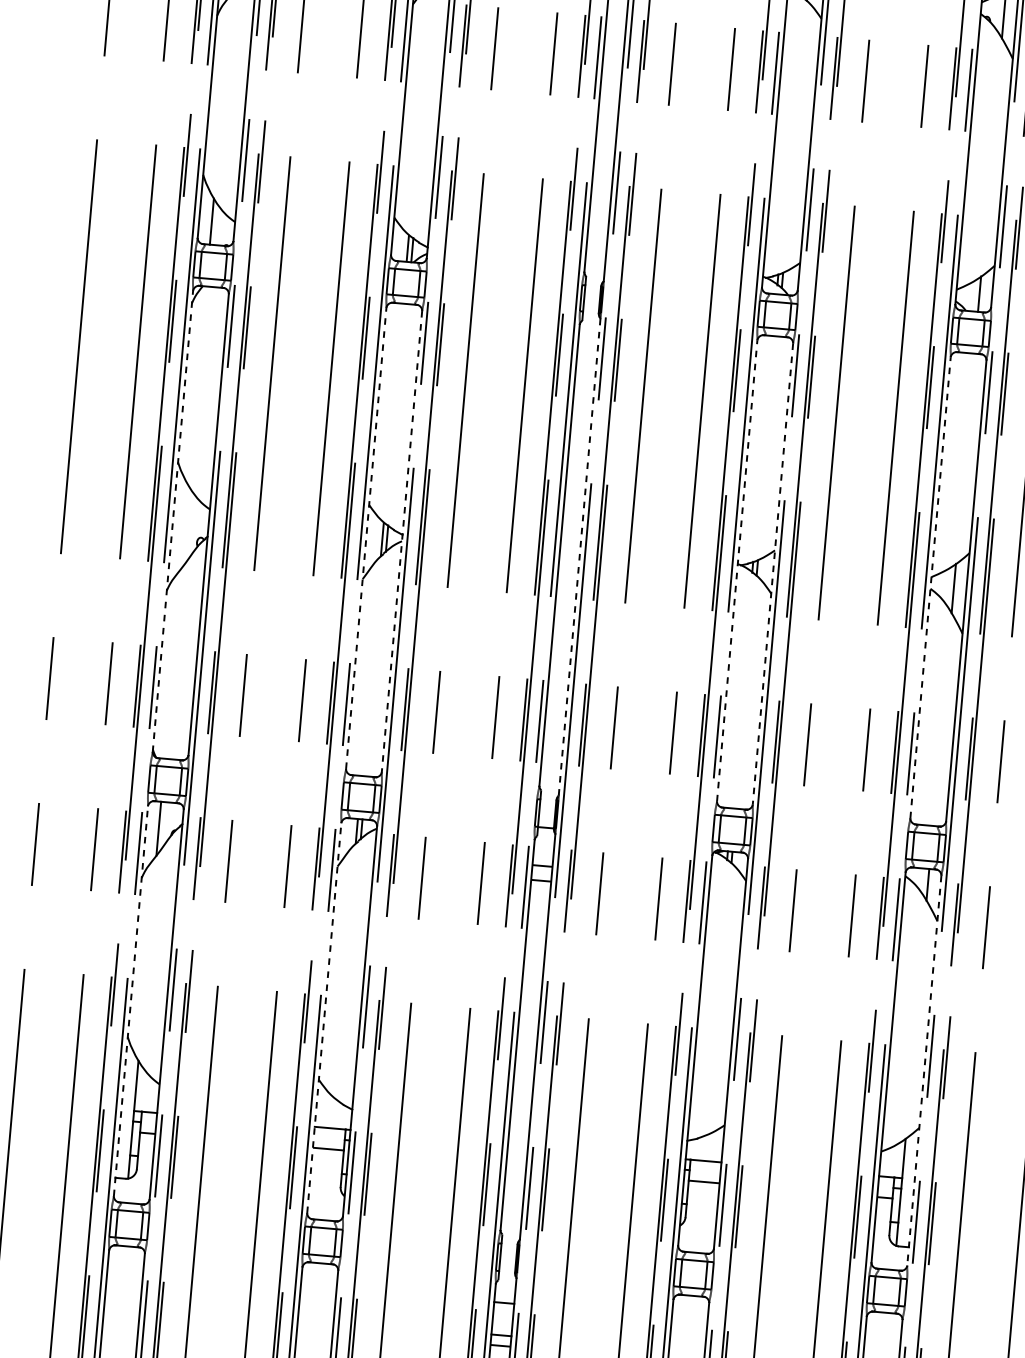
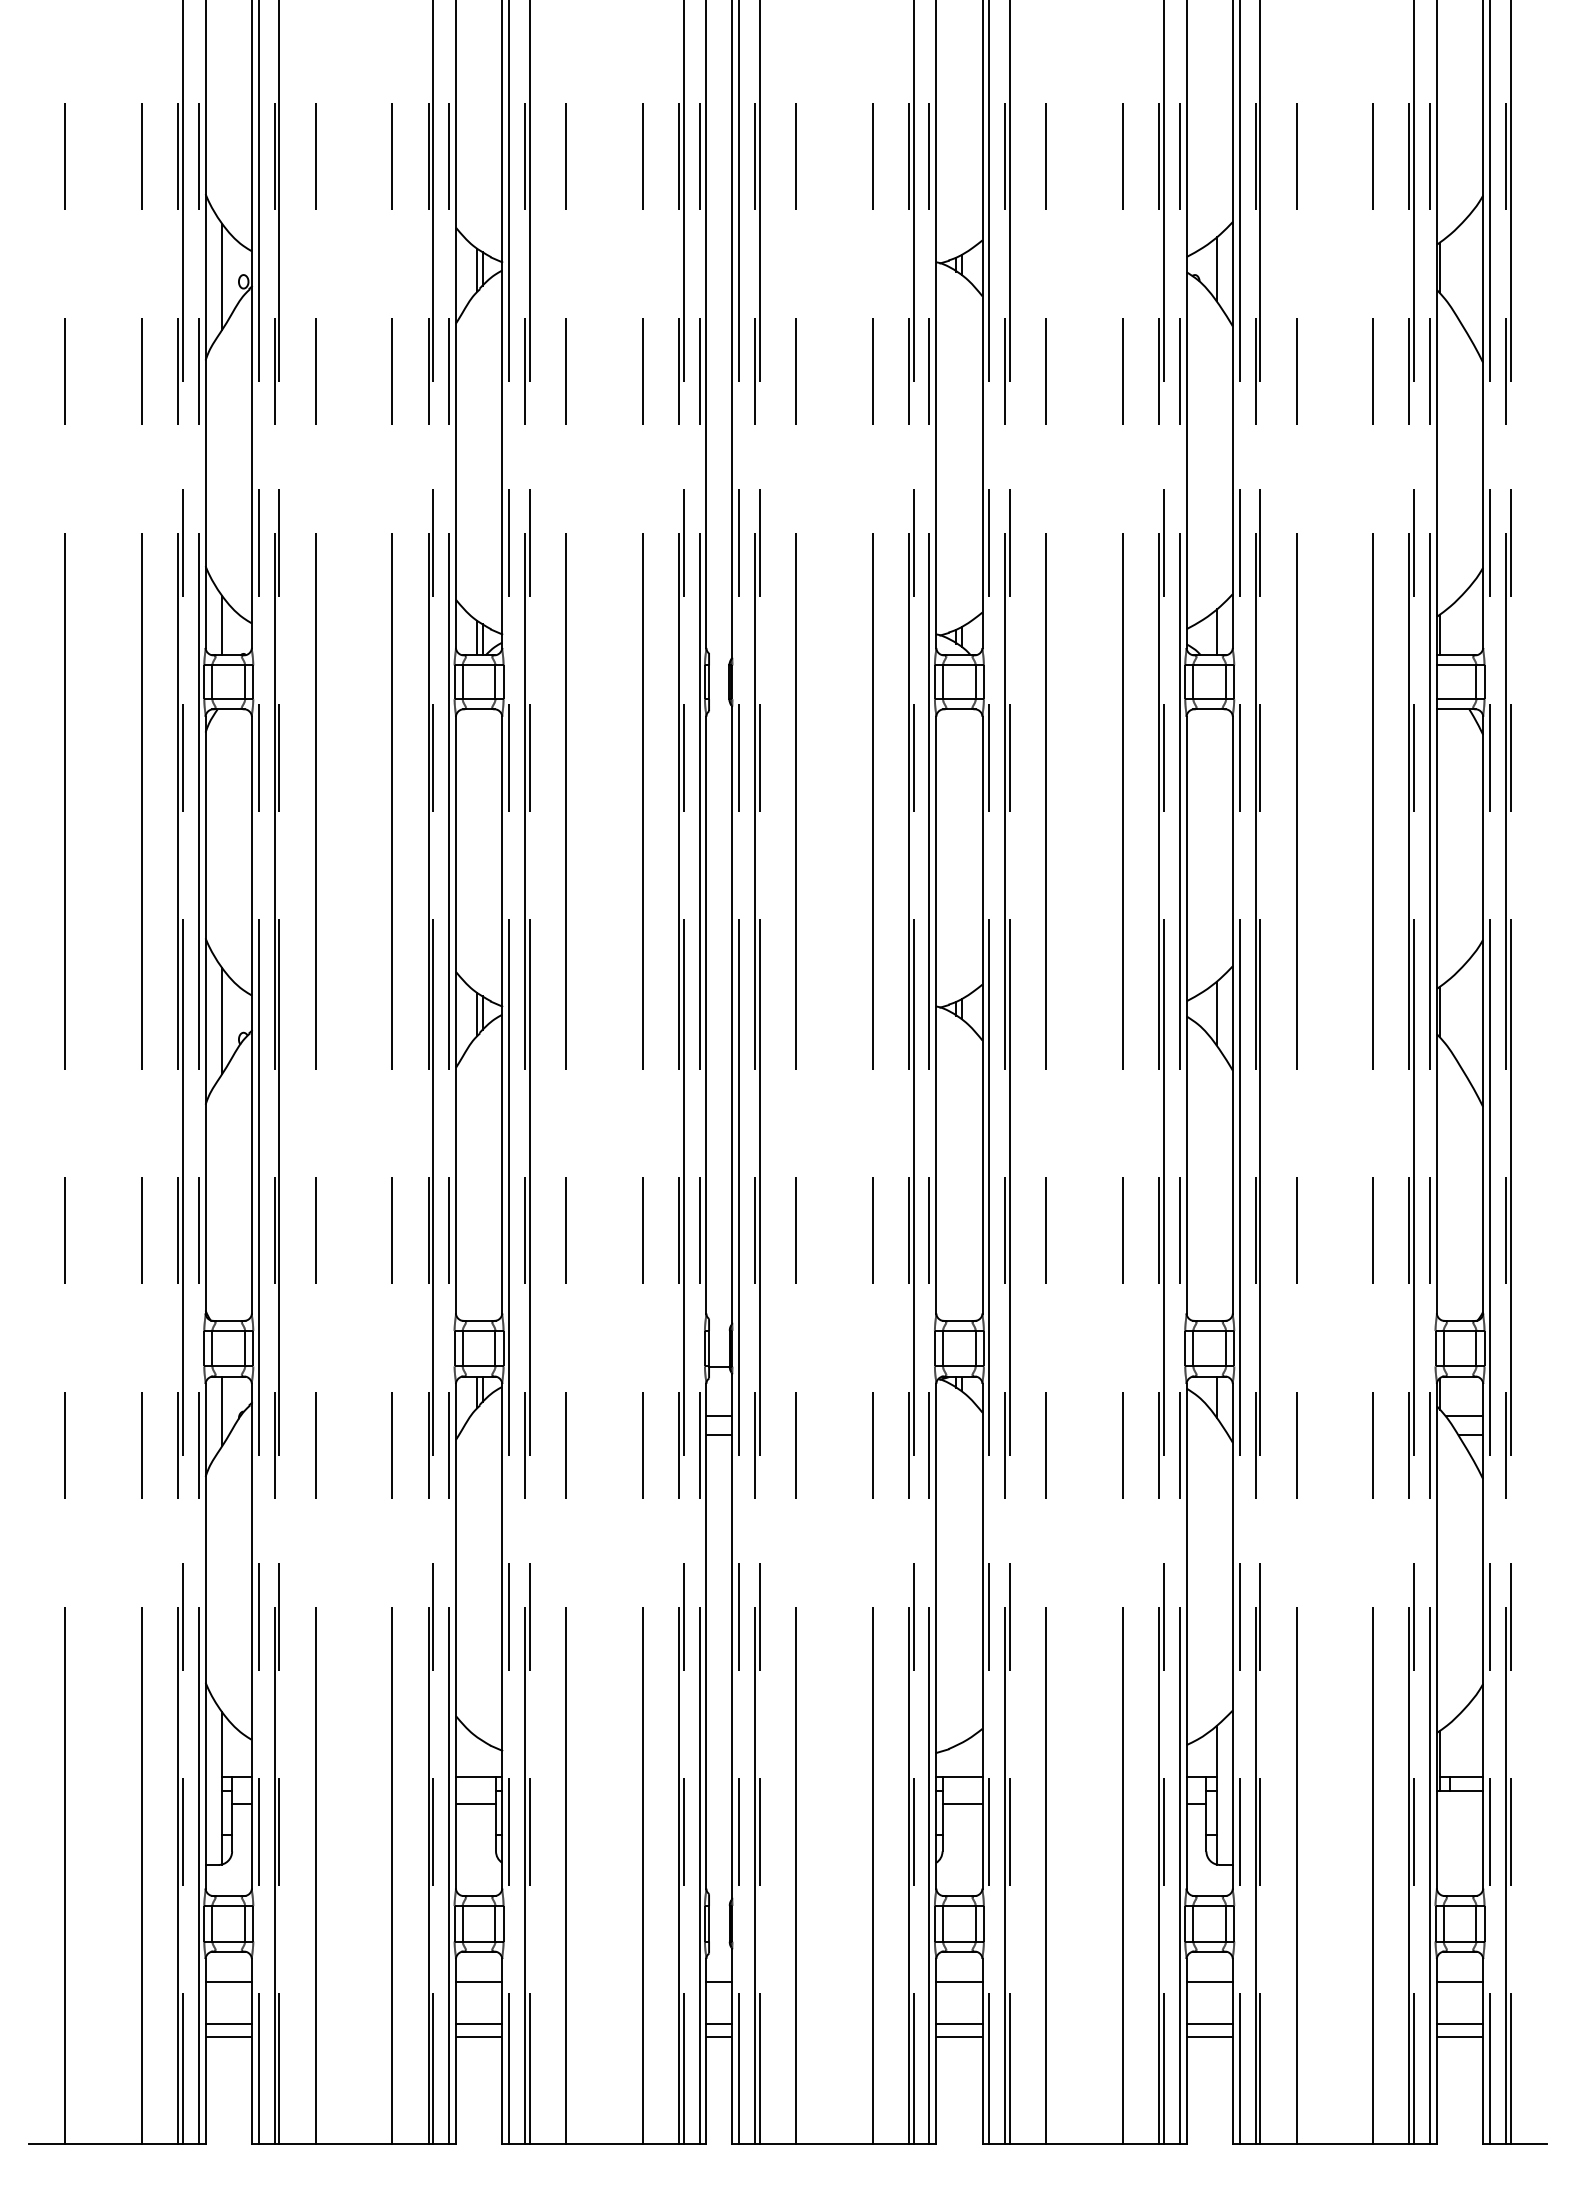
line: (172, 521) -> (205, 1014), dashed -> solid
line: (185, 526) -> (222, 1020), added
line: (365, 537) -> (455, 1014), dashed -> solid
line: (402, 541) -> (502, 1015), dashed -> solid
line: (579, 557) -> (732, 1015), dashed -> solid
line: (737, 570) -> (936, 1014), dashed -> solid
line: (772, 574) -> (982, 1015), dashed -> solid
line: (930, 587) -> (1186, 1014), dashed -> solid
line: (130, 1000) -> (205, 1635), dashed -> solid
line: (323, 1017) -> (455, 1635), dashed -> solid
line: (924, 1070) -> (1232, 1636), dashed -> solid
line: (125, 1270) -> (228, 1982), added
line: (318, 1287) -> (478, 1982), added
line: (122, 1301) -> (228, 2023), added
line: (121, 1312) -> (228, 2037), added
line: (315, 1318) -> (478, 2023), added
line: (689, 1319) -> (959, 1982), added
line: (314, 1329) -> (478, 2037), added
line: (882, 1336) -> (1209, 1982), added
line: (687, 1351) -> (959, 2023), added

